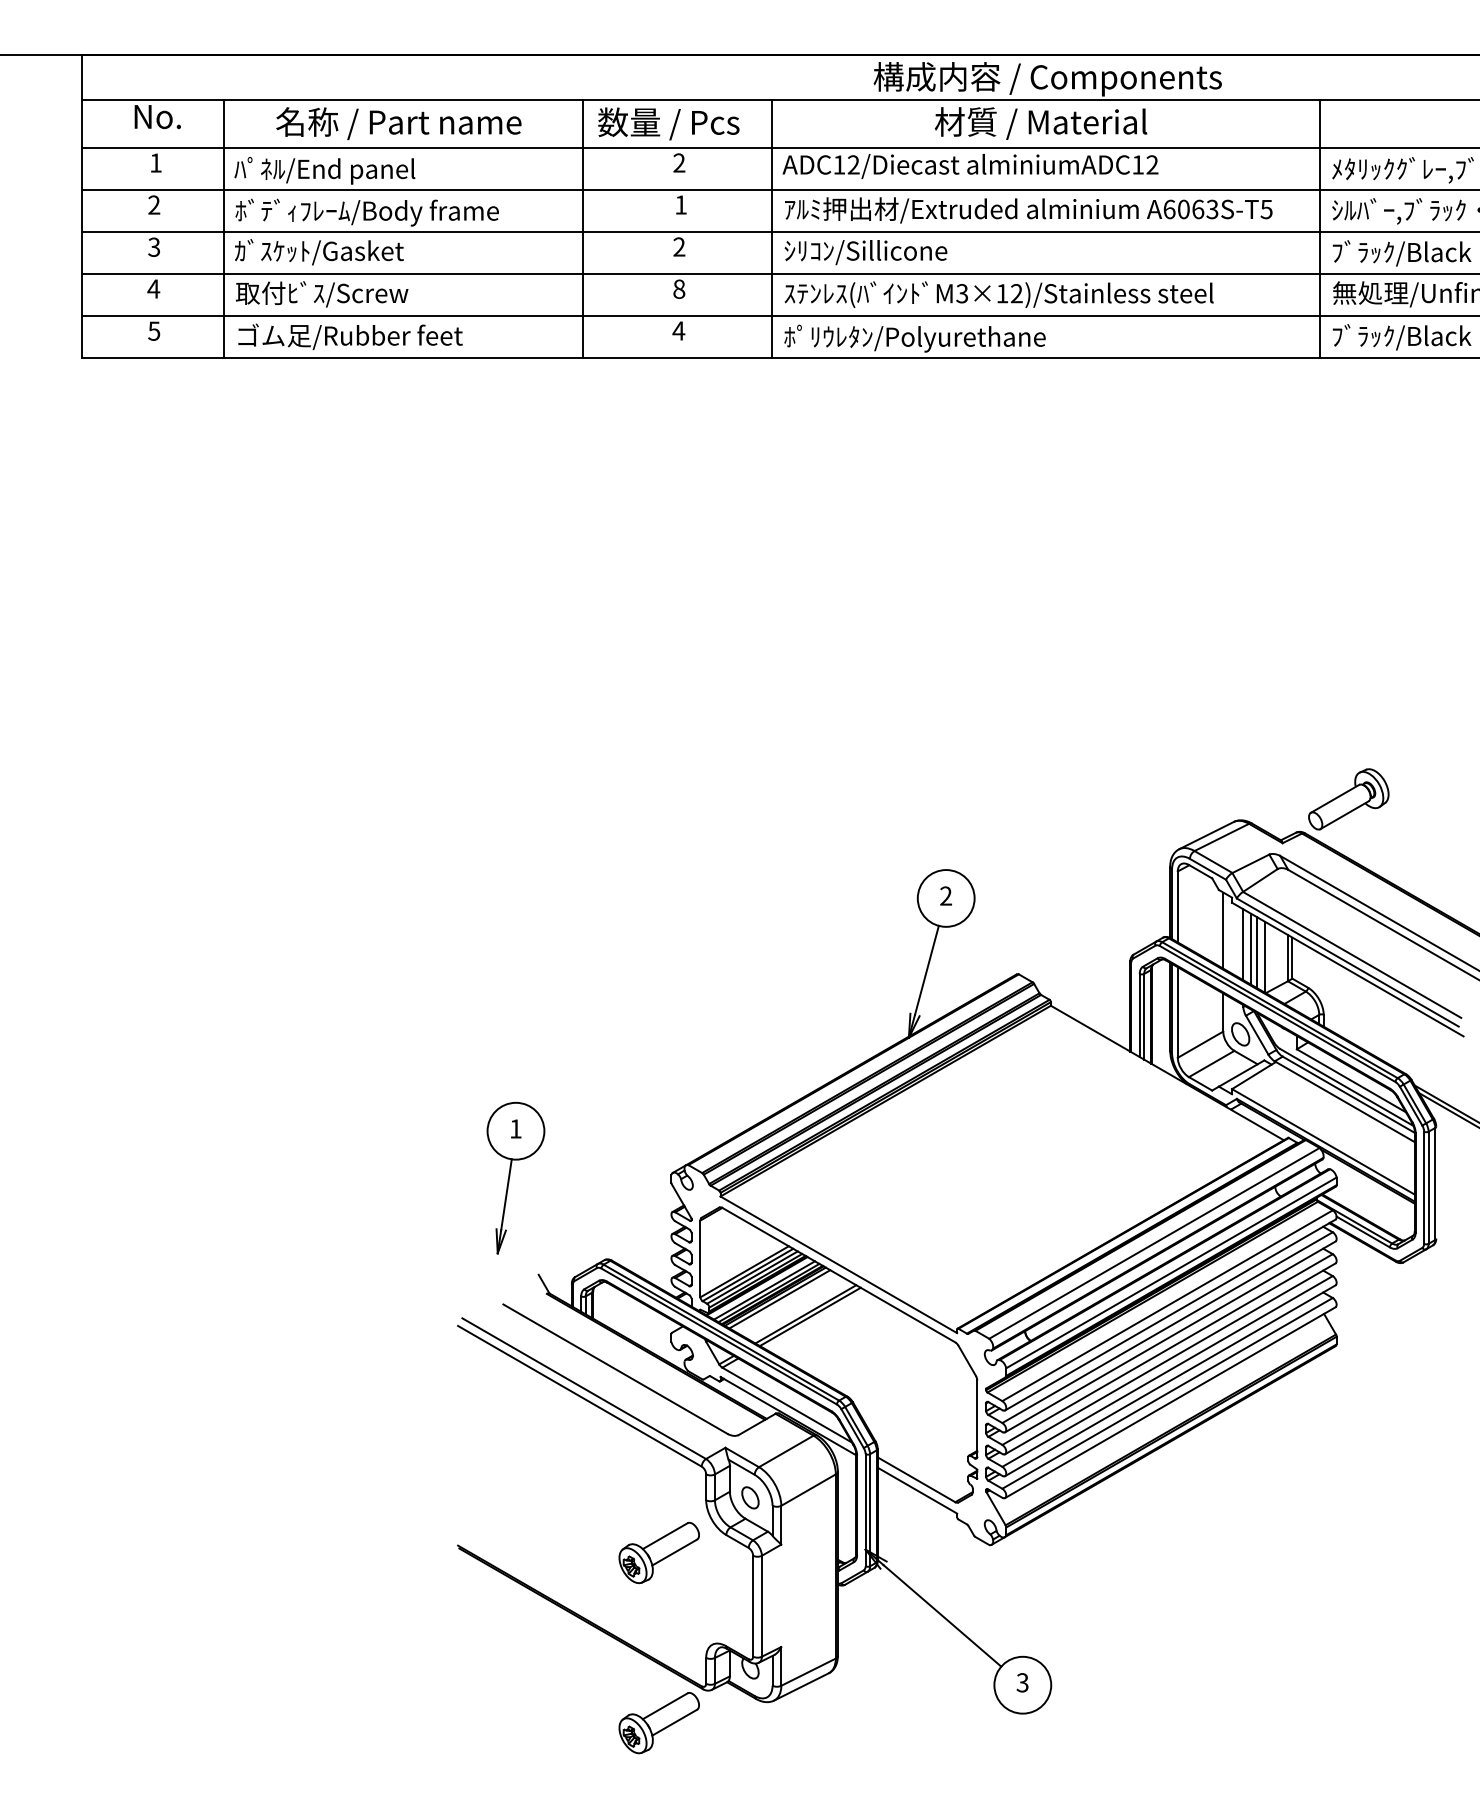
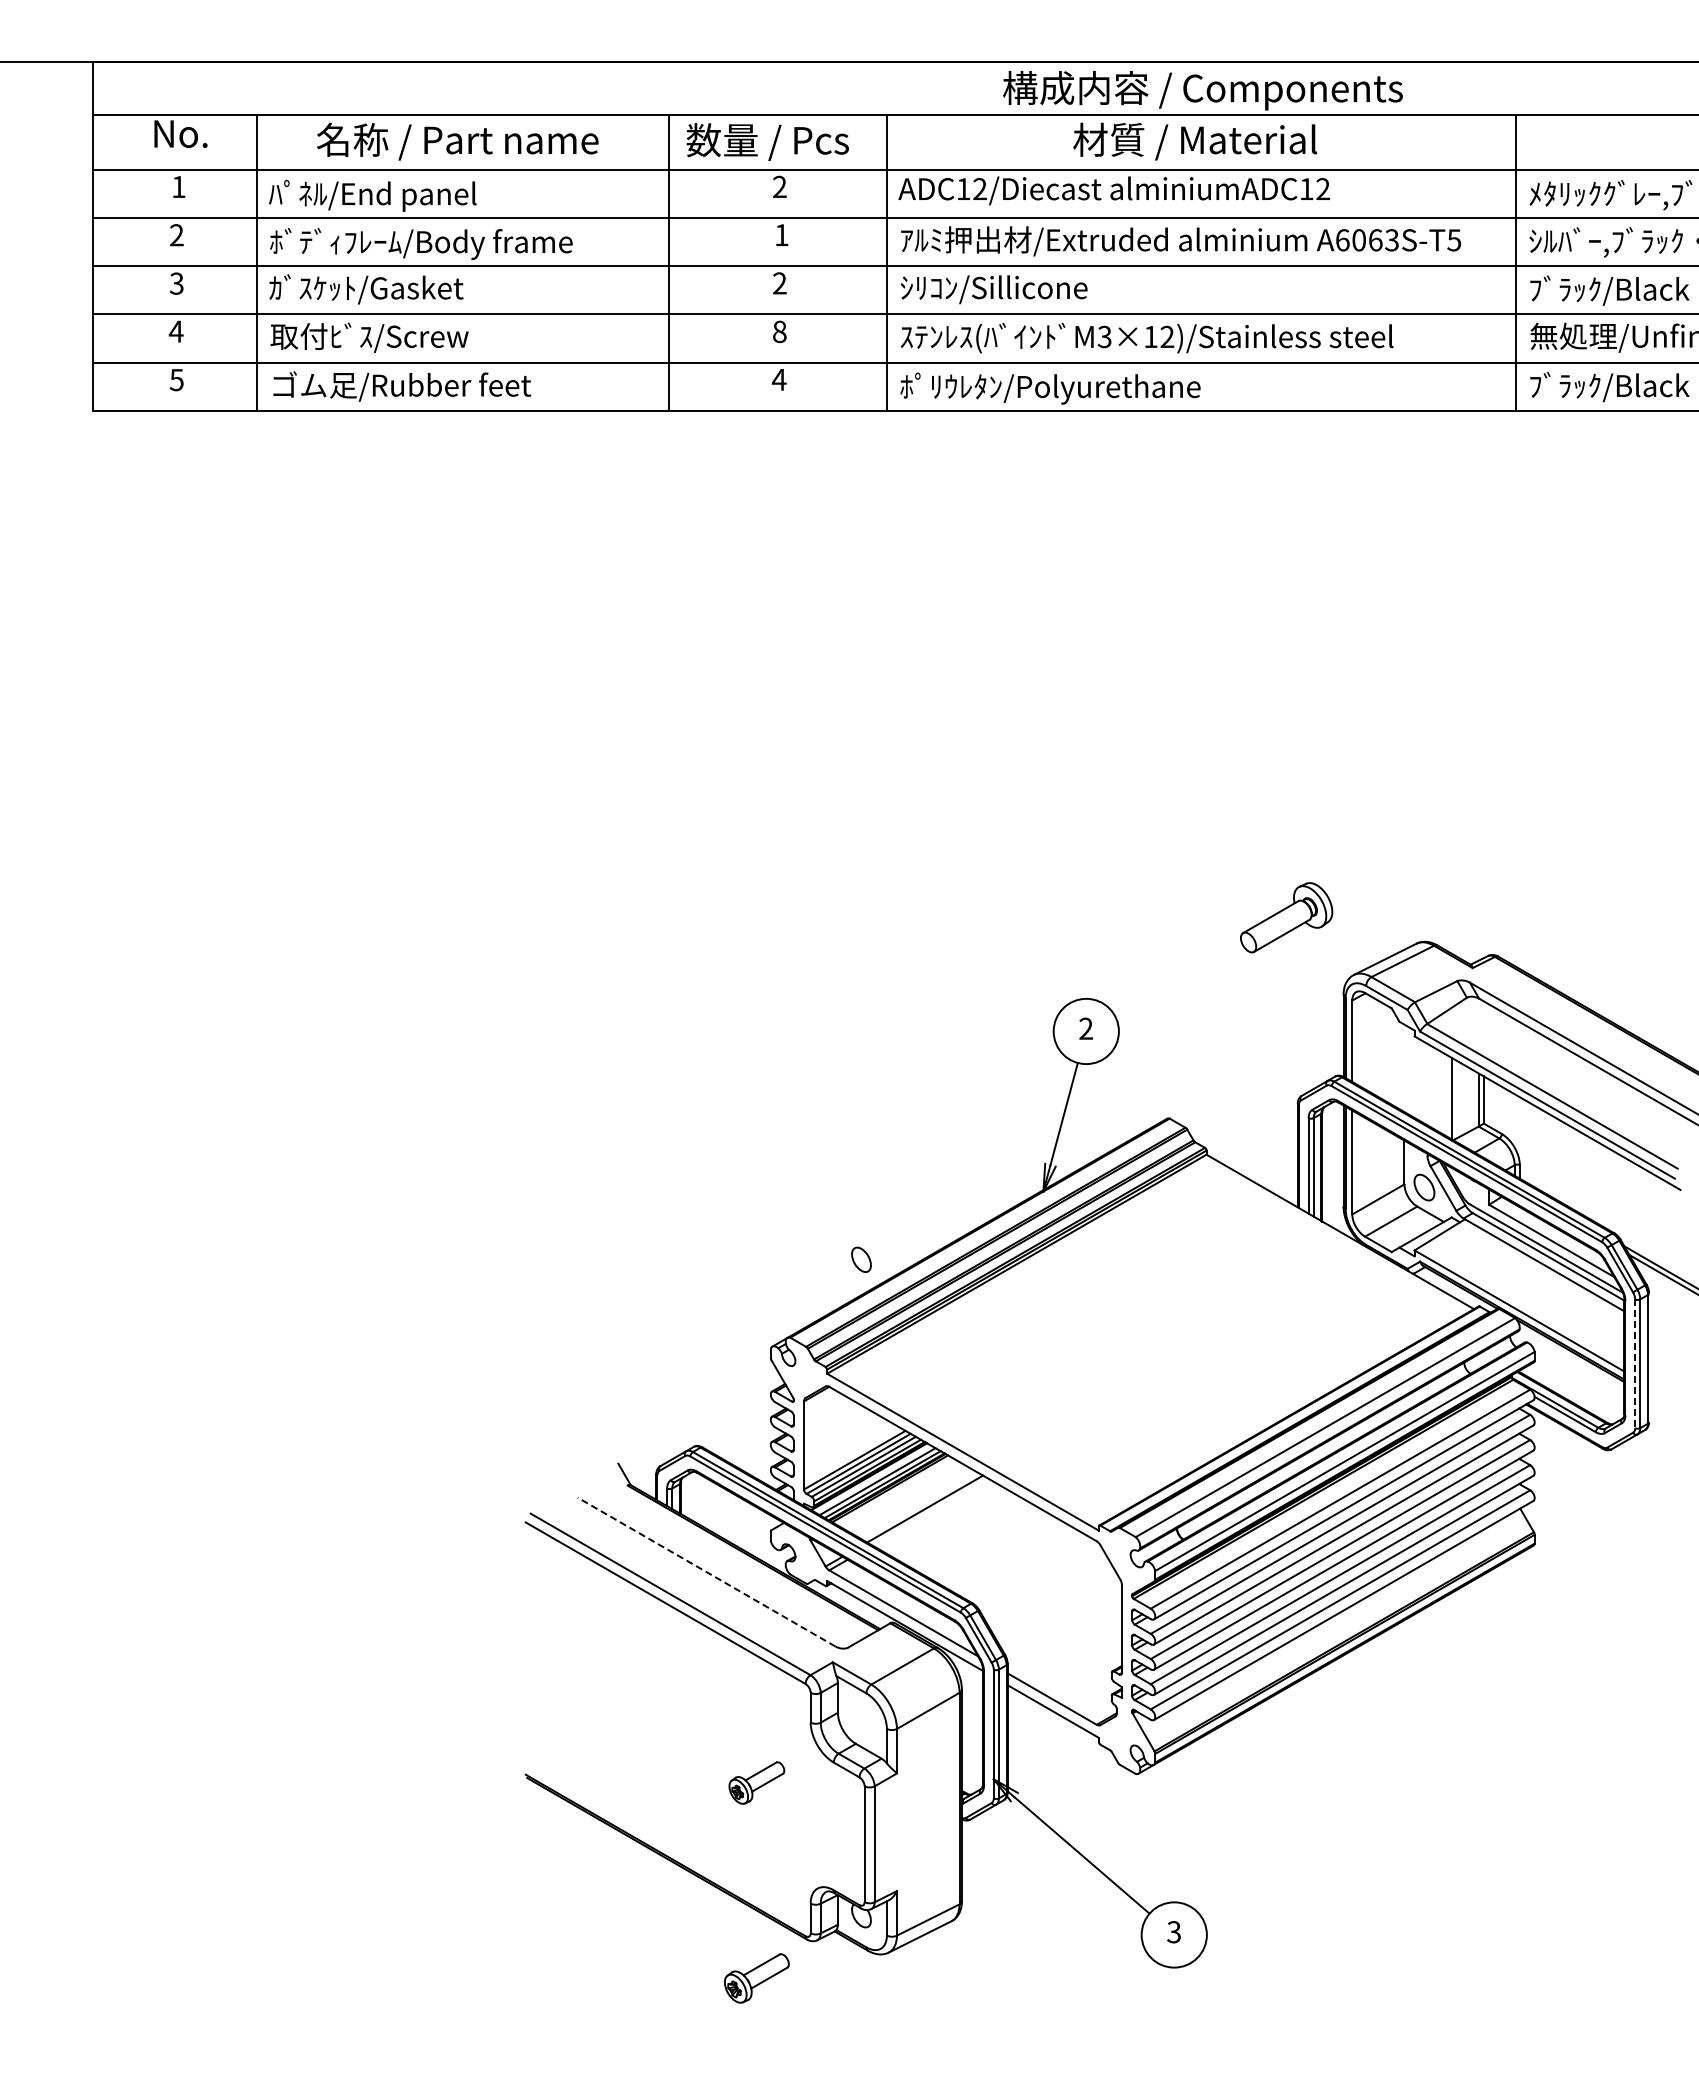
part: (1348, 799) -> (1286, 917), moved
line: (1223, 930) -> (1404, 1068), removed
line: (1243, 944) -> (1427, 1084), removed
line: (1251, 948) -> (1436, 1089), removed
line: (1256, 952) -> (1442, 1093), removed
part: (515, 1177) -> (591, 1352), removed
line: (1424, 1188) -> (1635, 1364), solid -> dashed
line: (780, 1299) -> (895, 1491), removed
line: (810, 1316) -> (930, 1511), removed
line: (615, 1369) -> (706, 1572), solid -> dashed
part: (750, 1497) -> (861, 1259), moved
part: (659, 1552) -> (756, 1782), size x0.6
part: (659, 1723) -> (756, 1978), size x0.7

